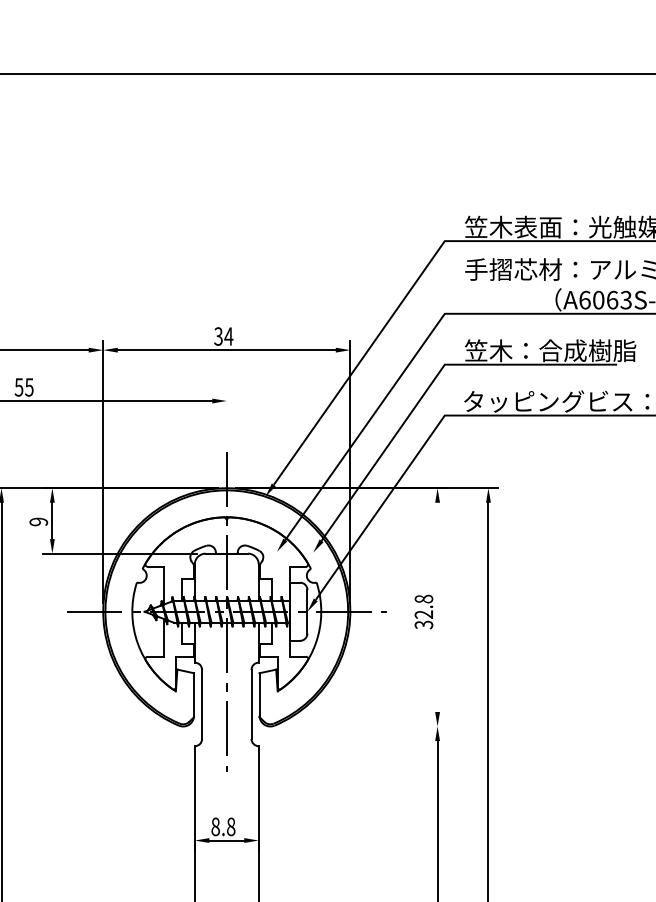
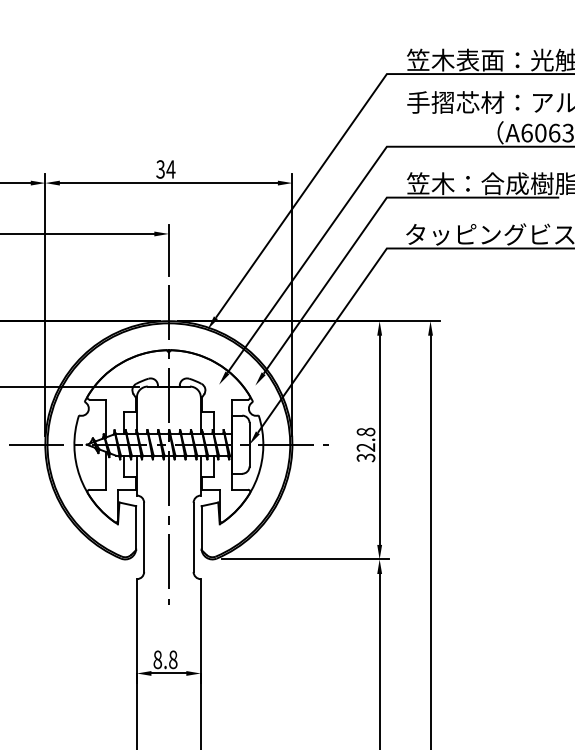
line: (226, 416) -> (168, 249), added
line: (437, 606) -> (379, 439), added
line: (362, 726) -> (304, 559), added

